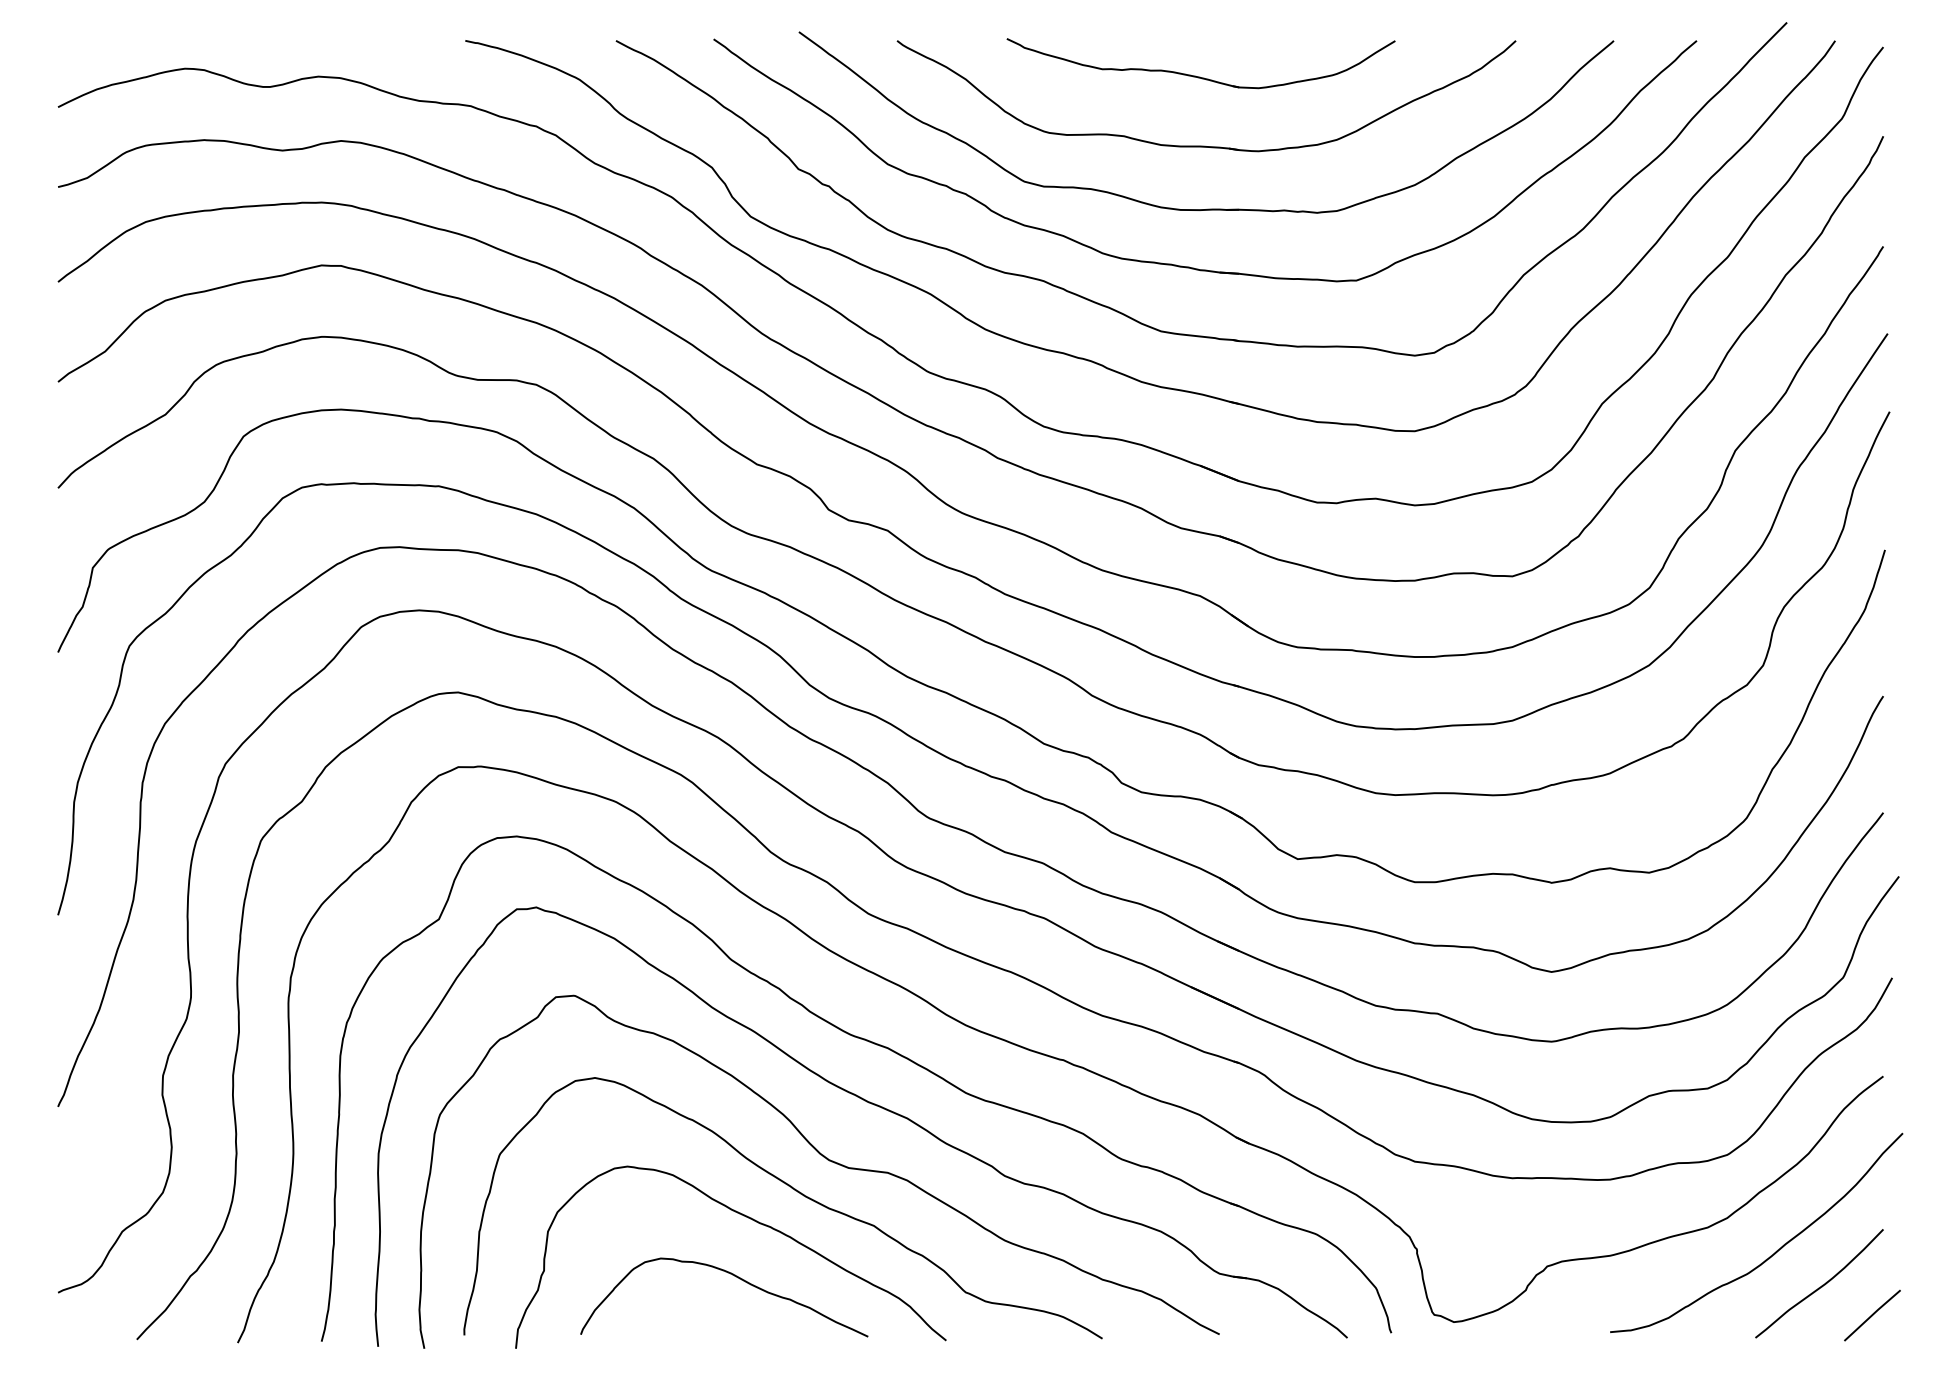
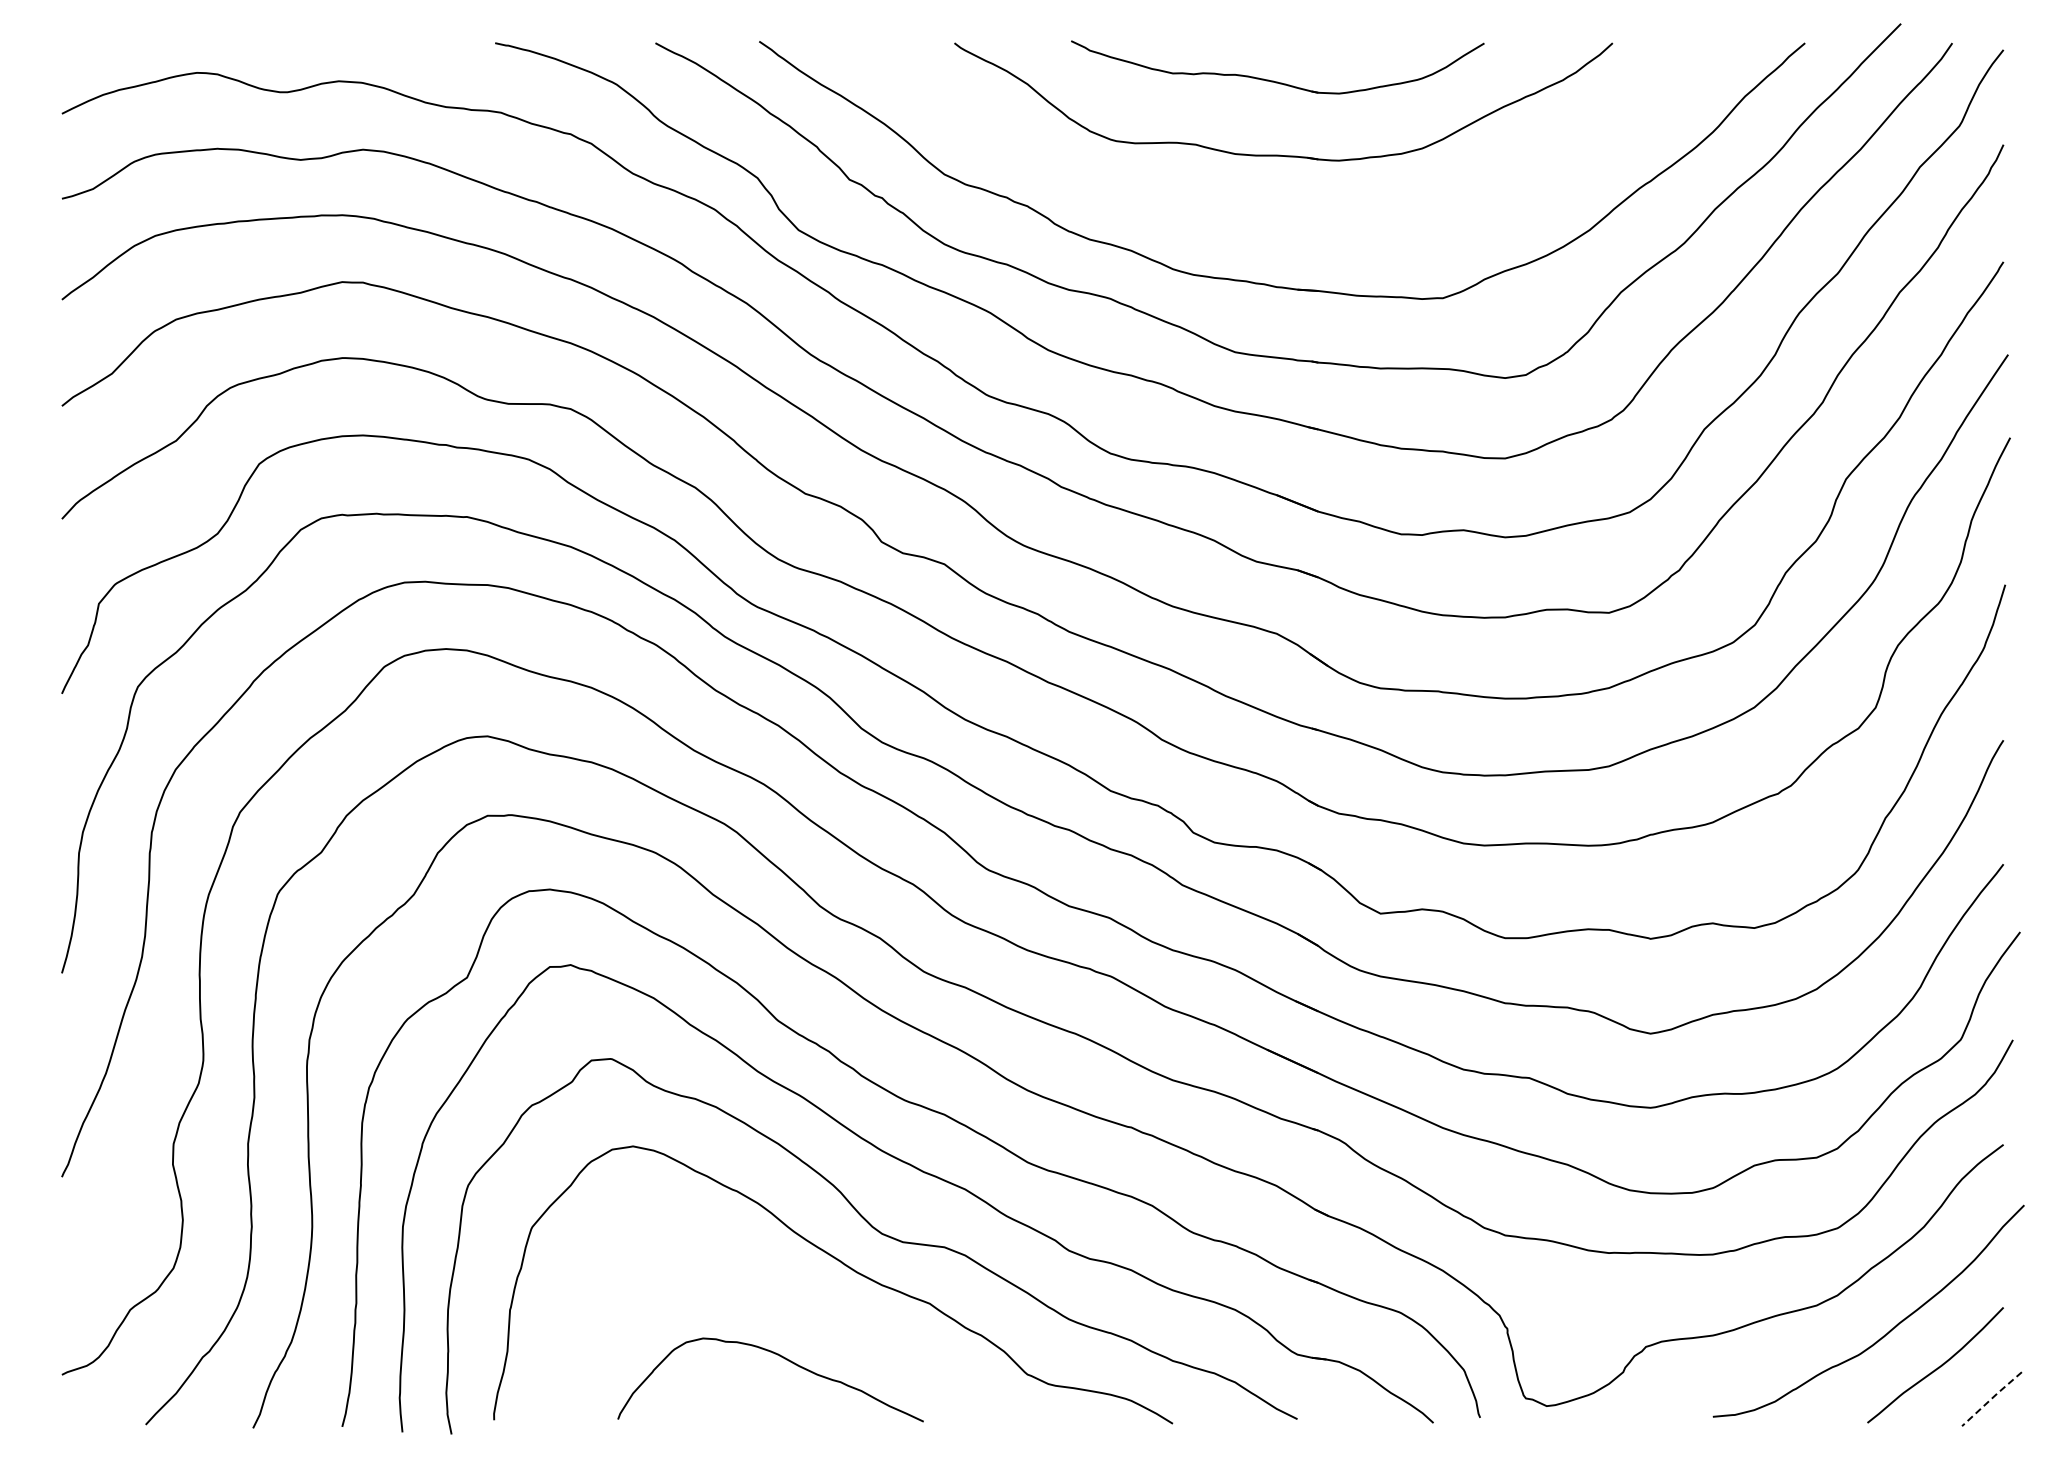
part: (1210, 208) -> (1287, 221), removed
curve: (749, 1219) -> (797, 1296), removed
line: (1872, 1314) -> (1992, 1398), solid -> dashed

